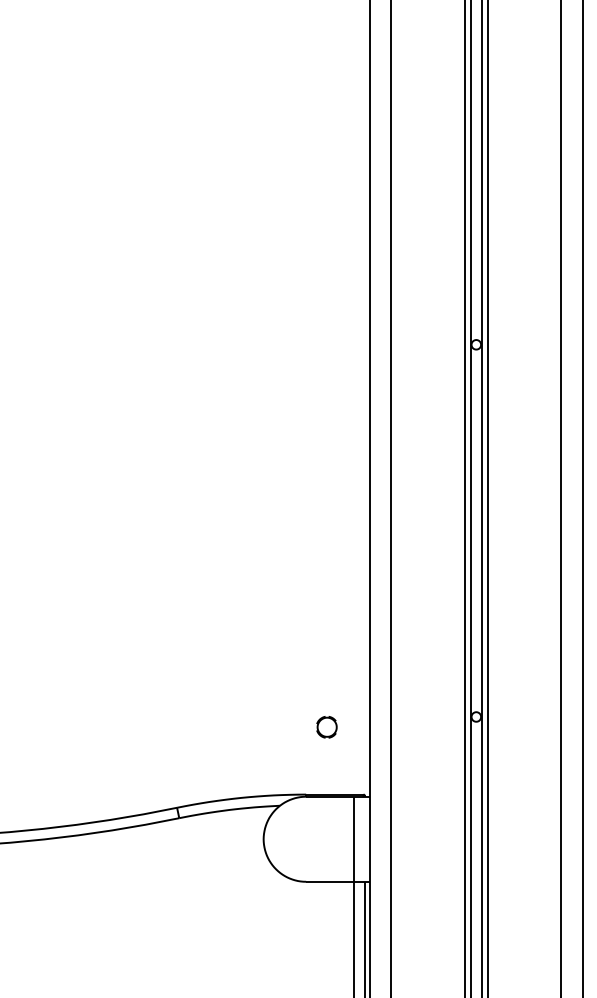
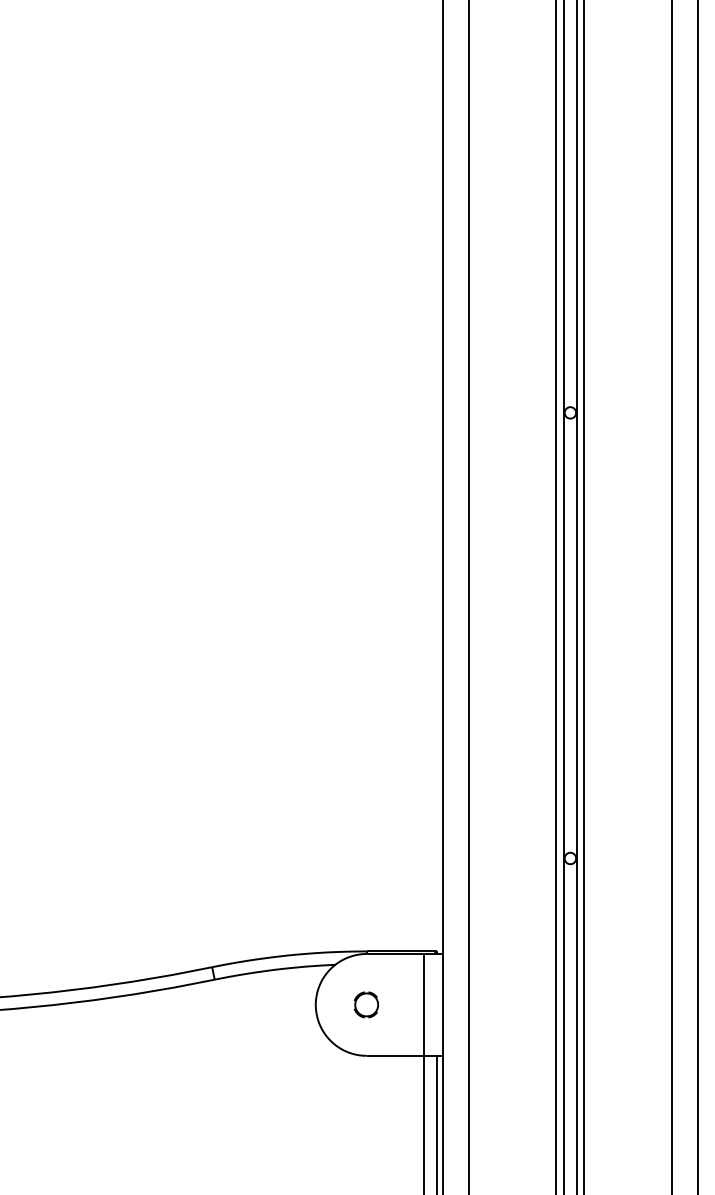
part: (326, 727) -> (365, 1005), moved

